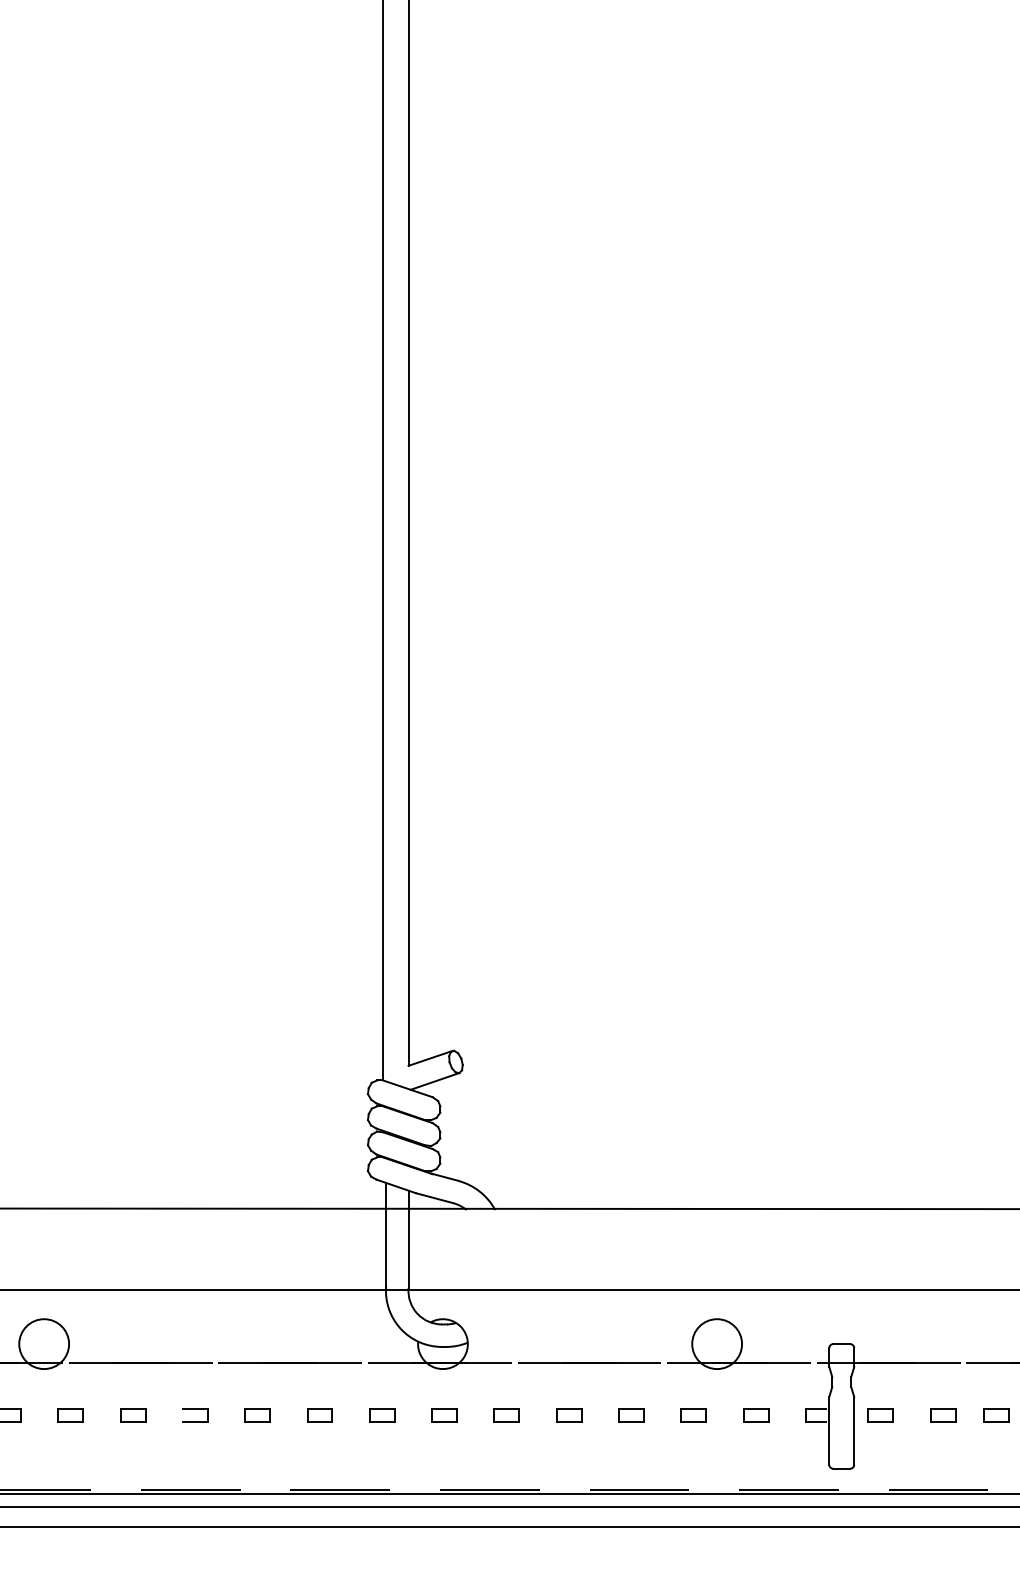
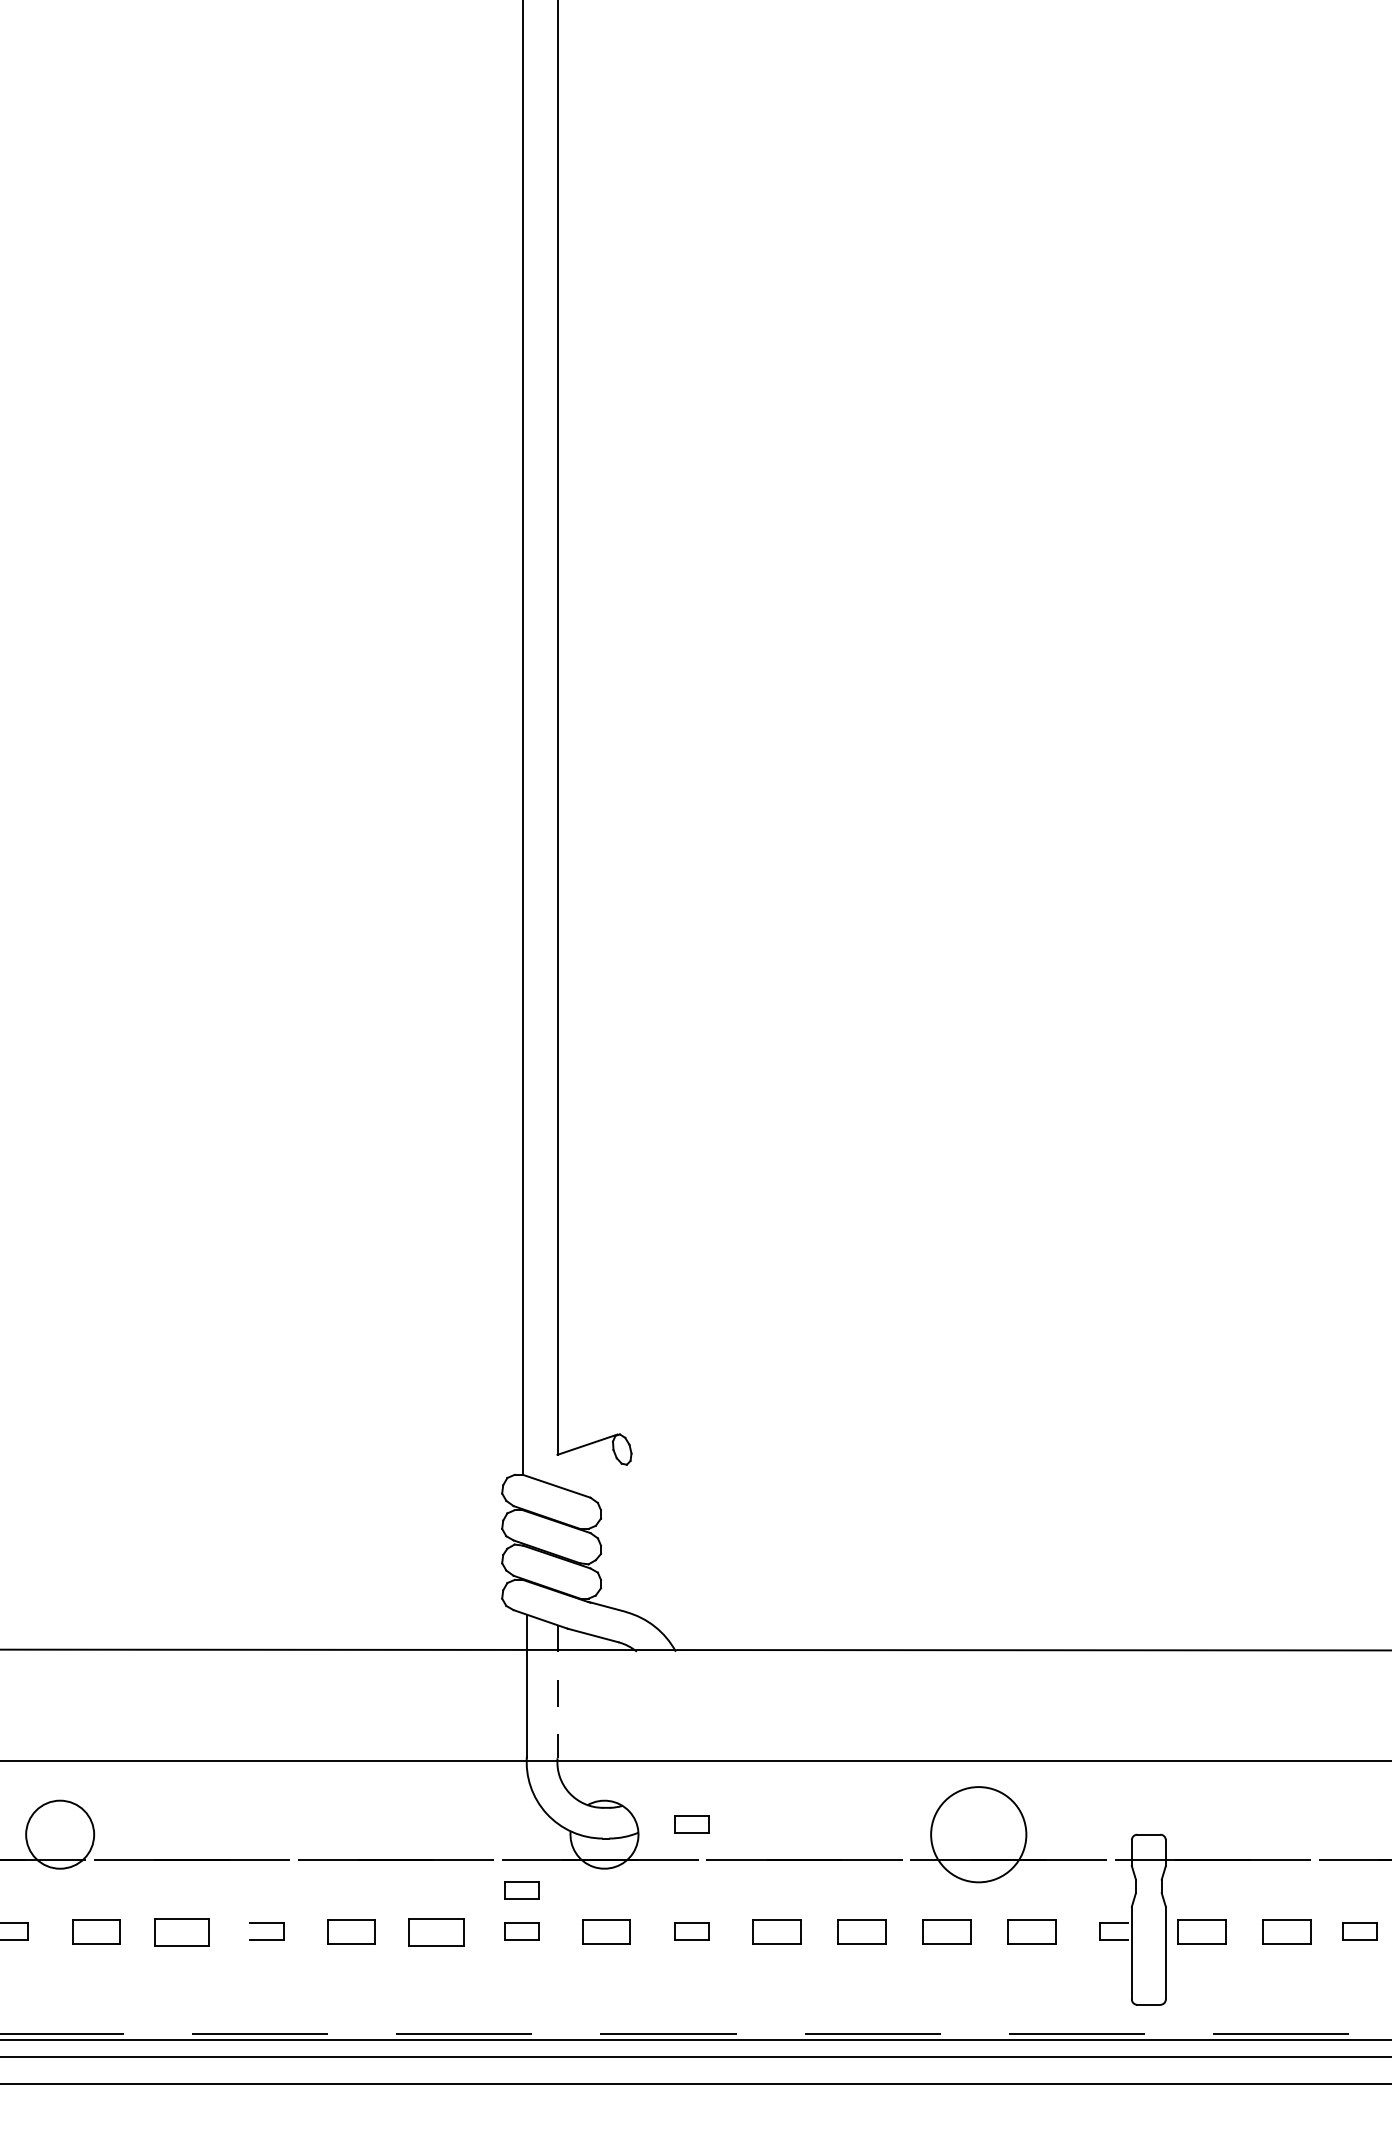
line: (434, 1080) -> (593, 1475), removed
line: (408, 1239) -> (557, 1692), solid -> dashed
part: (506, 1336) -> (691, 1824), added
circle: (716, 1343) -> (978, 1834), size x1.4
part: (382, 1384) -> (521, 1890), added
part: (70, 1415) -> (95, 1931), size x1.4
part: (132, 1415) -> (180, 1931), size x1.6
part: (257, 1415) -> (351, 1931), size x1.4
part: (319, 1415) -> (436, 1931), size x1.6
part: (444, 1415) -> (606, 1931), size x1.4
part: (568, 1415) -> (776, 1931), size x1.4
part: (631, 1415) -> (861, 1931), size x1.4
part: (693, 1415) -> (946, 1931), size x1.4
part: (755, 1415) -> (1031, 1931), size x1.4
part: (880, 1415) -> (1201, 1931), size x1.4
part: (942, 1415) -> (1286, 1931), size x1.4

